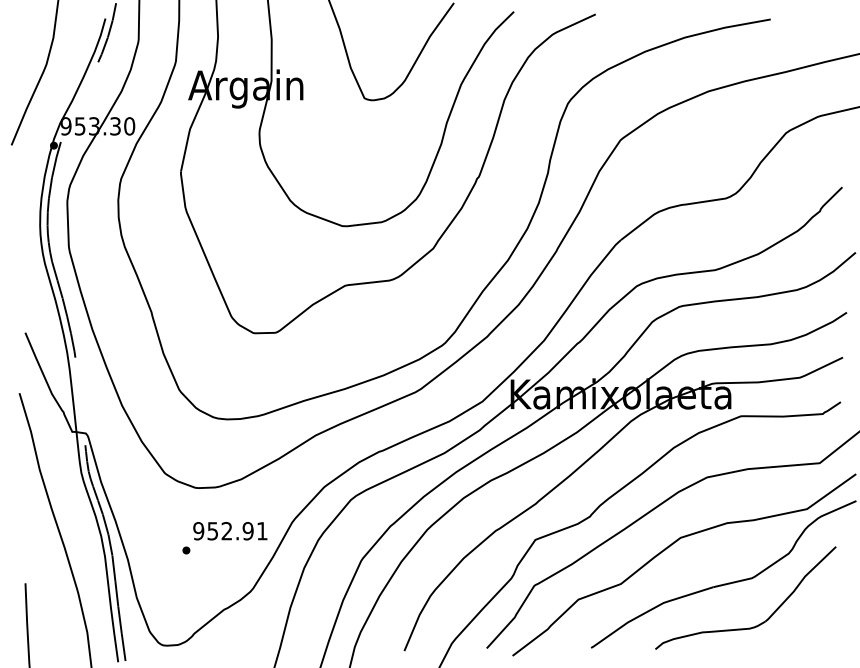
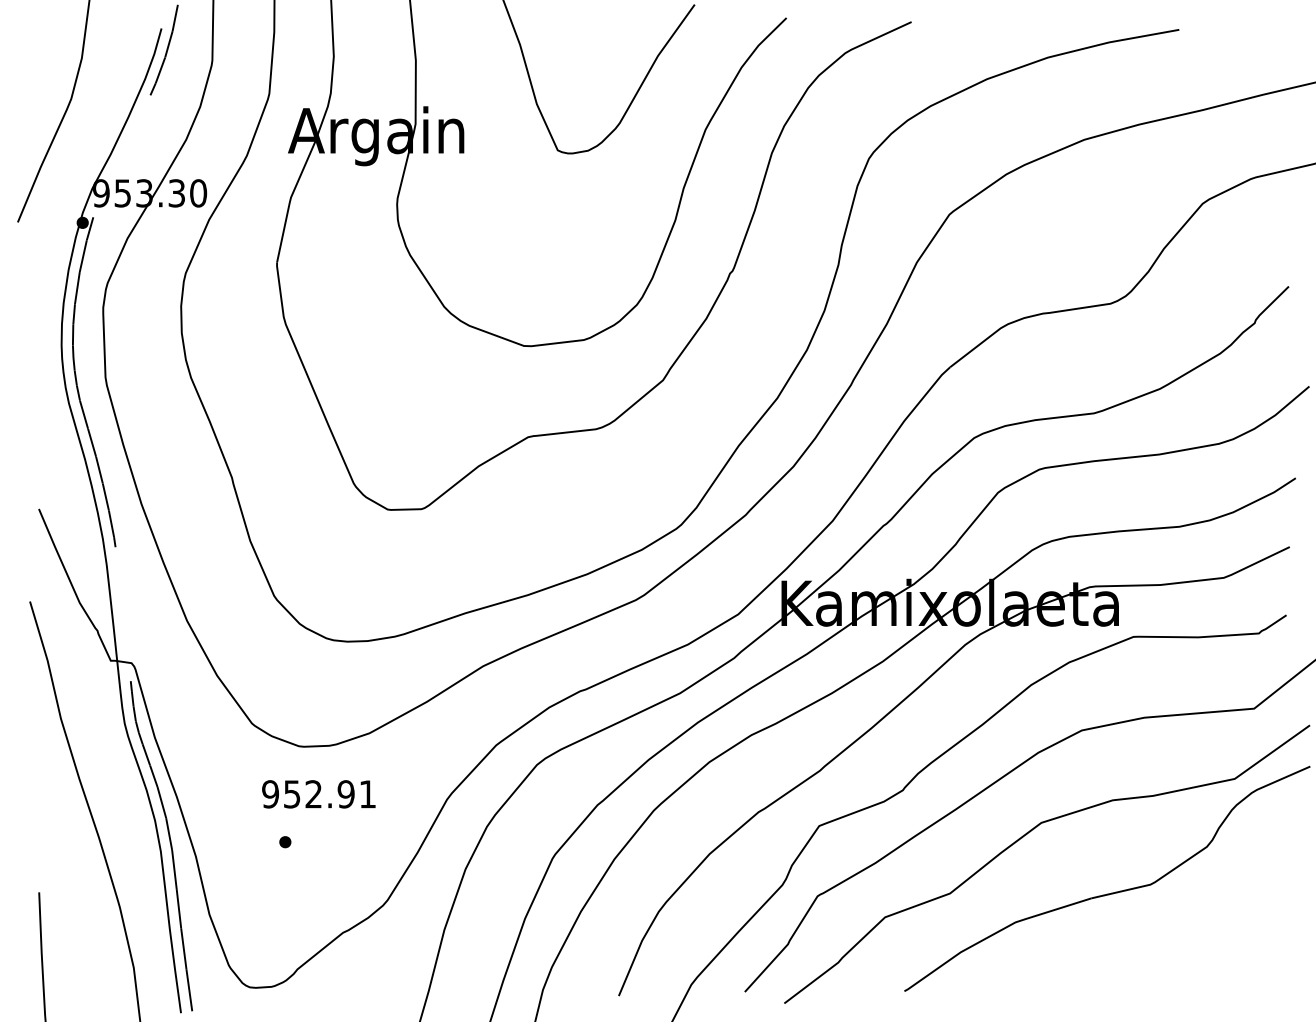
text: (230, 531) -> (319, 794), moved
part: (759, 623) -> (1162, 953), removed

